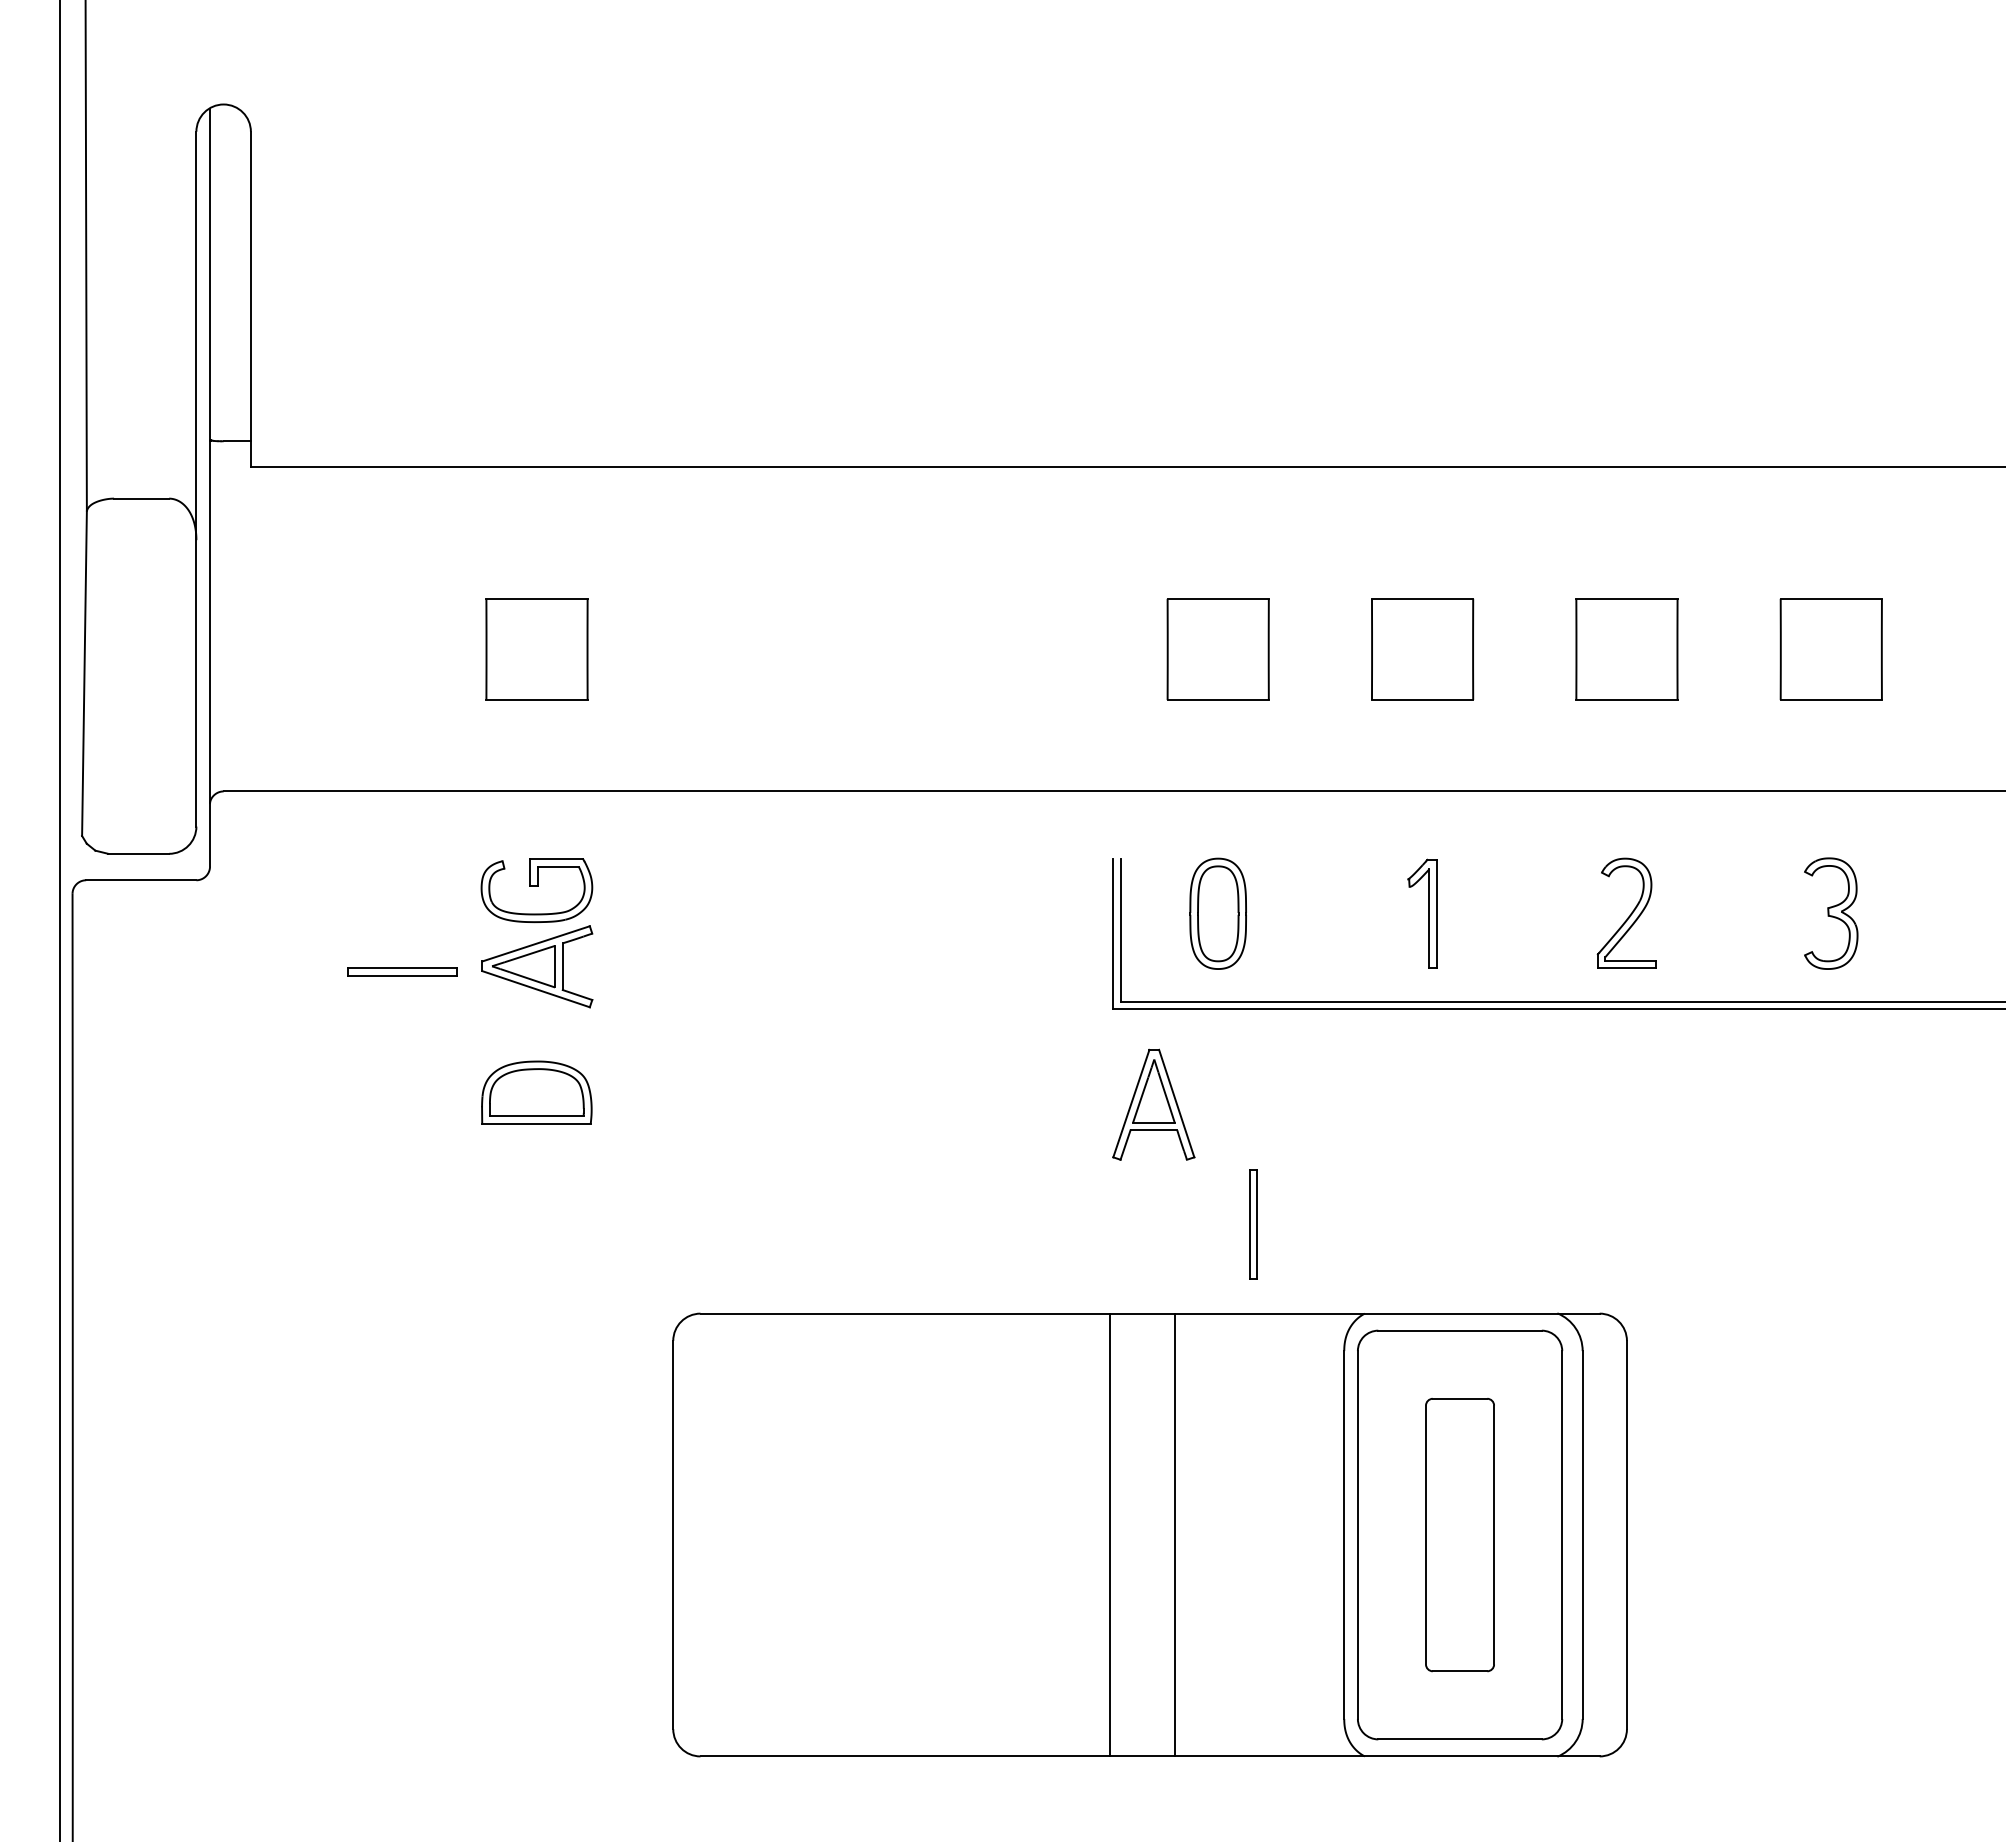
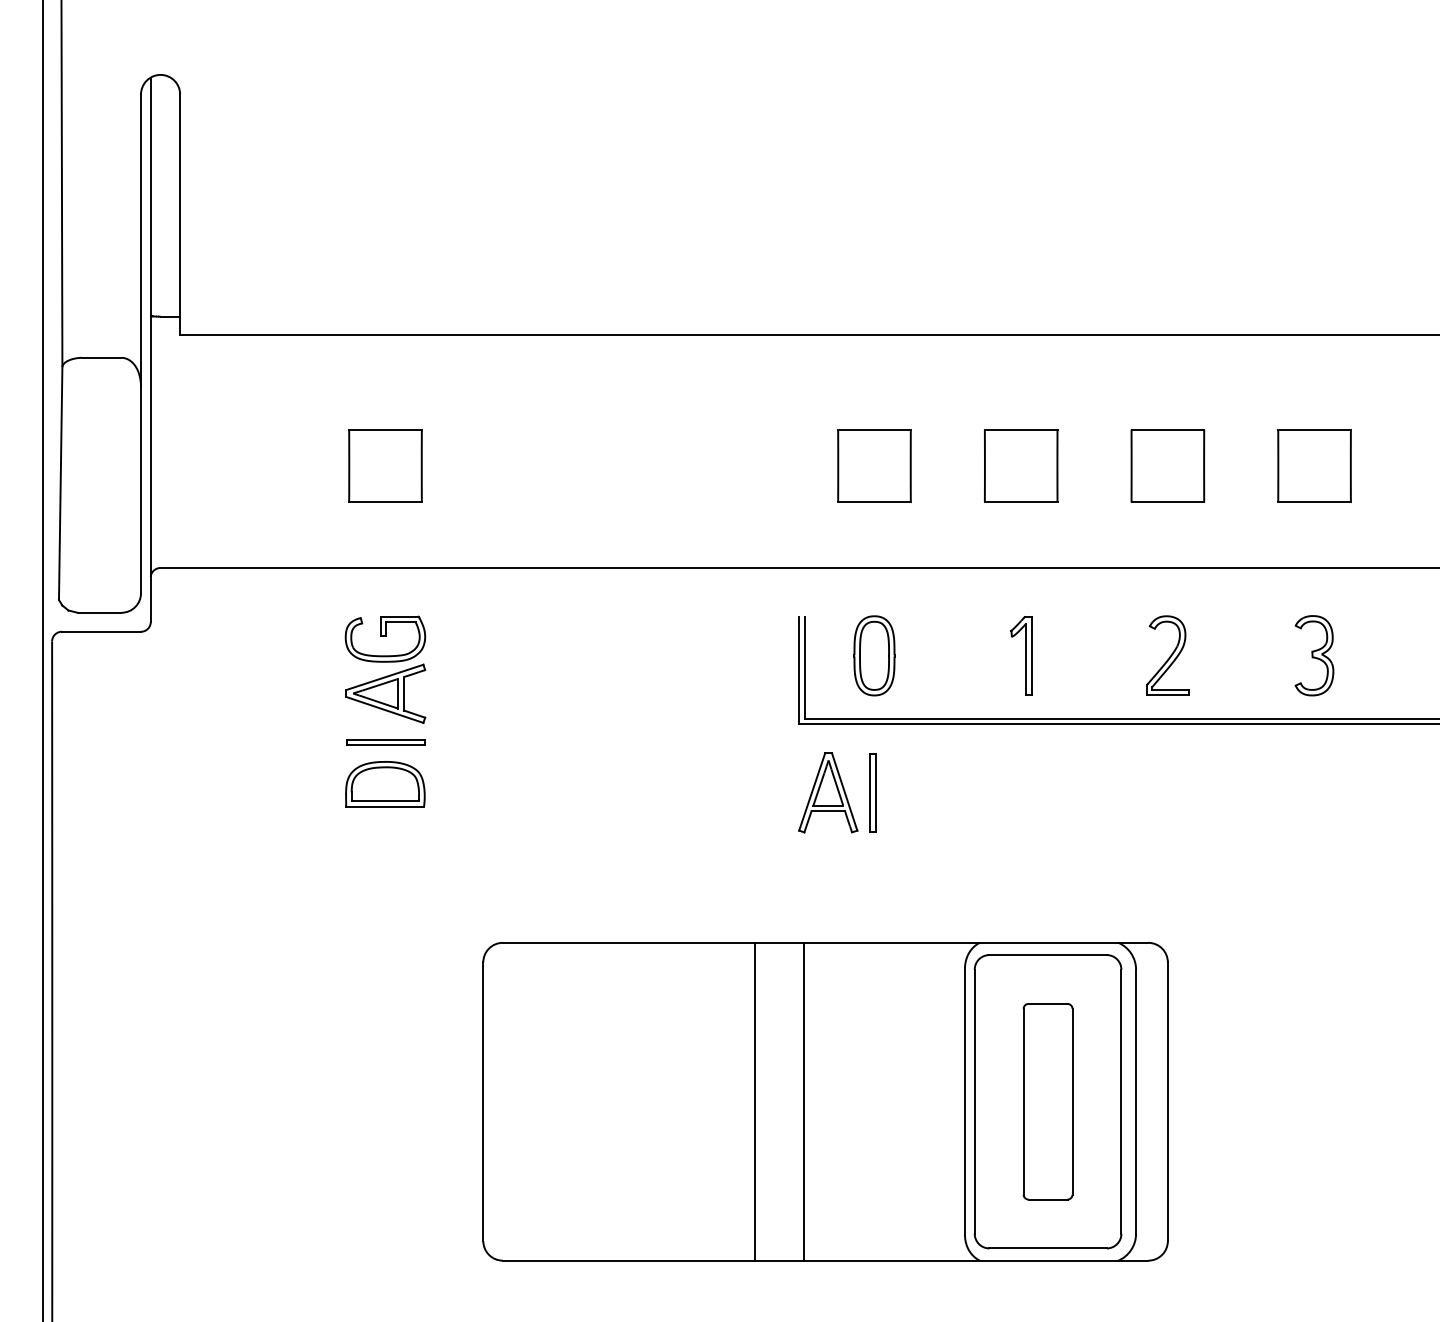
part: (402, 971) -> (385, 742), moved
part: (1253, 1224) -> (873, 792), moved
line: (1110, 1534) -> (754, 1101), moved
line: (1175, 1534) -> (803, 1101), moved

